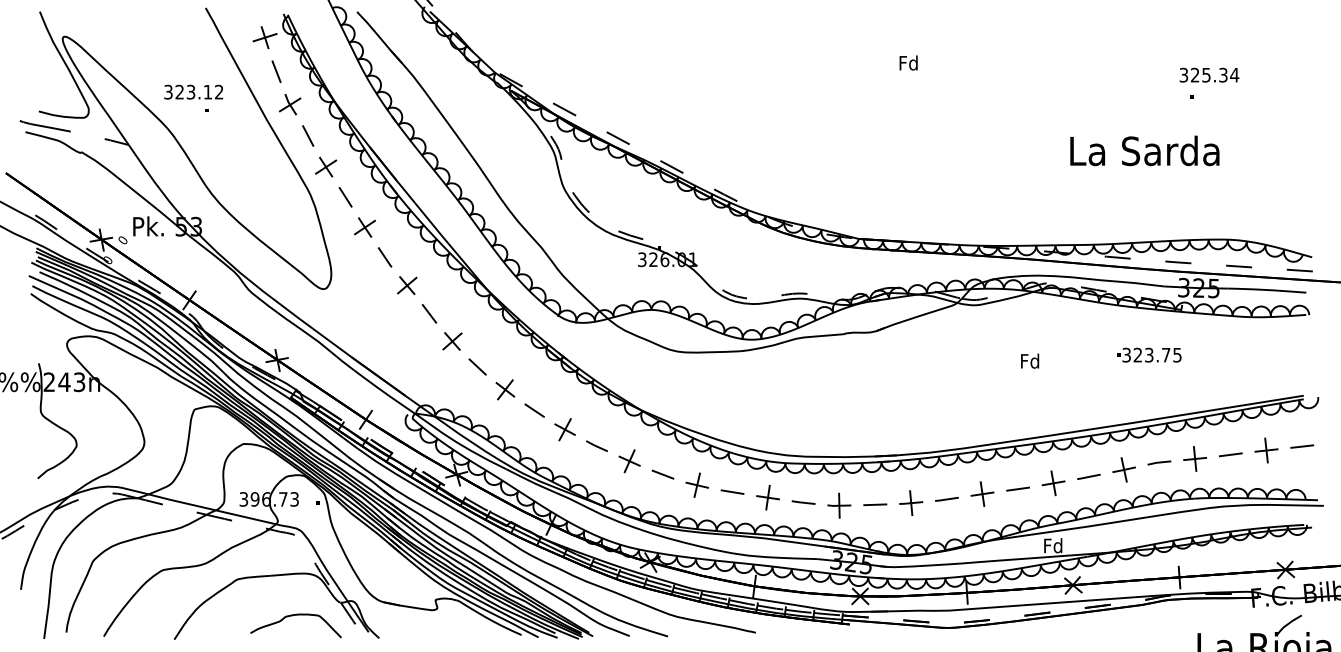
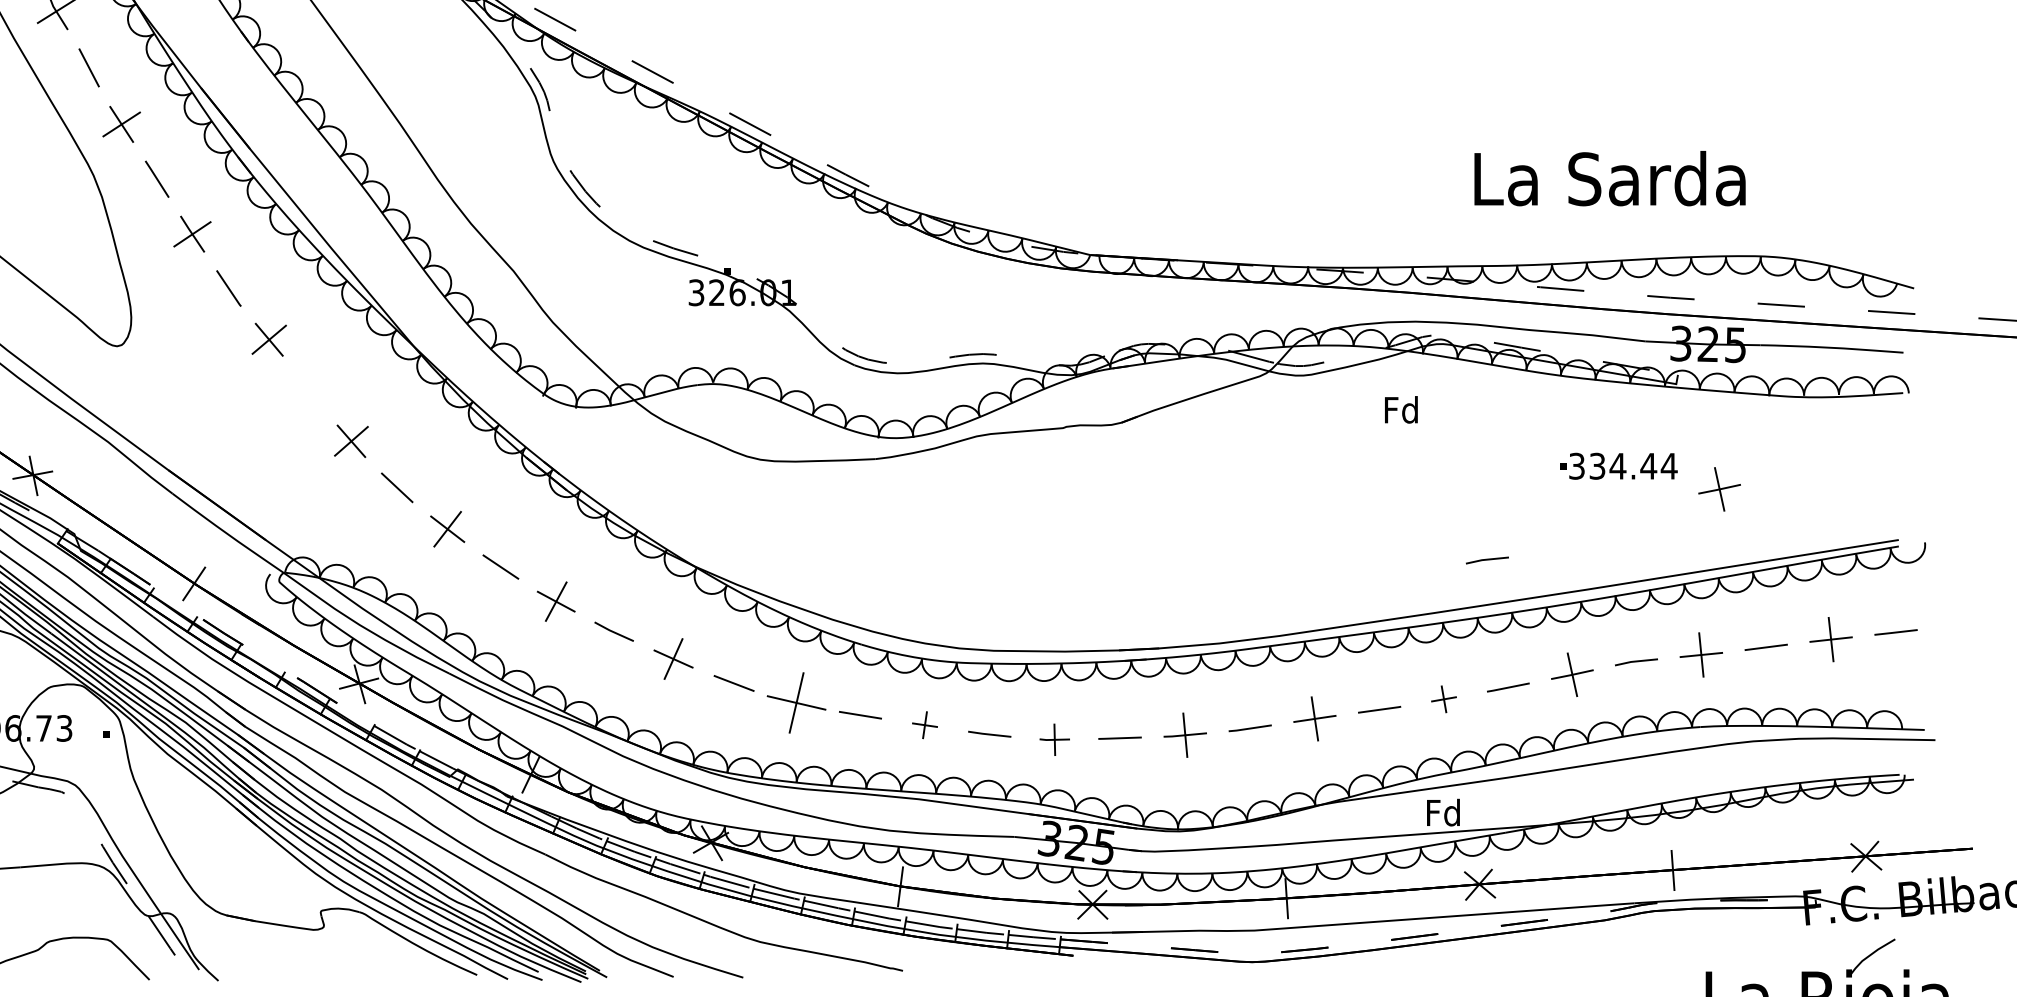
text: (1144, 150) -> (1609, 177), moved
line: (429, 313) -> (309, 390), removed
text: (1157, 354) -> (1632, 465), 323.75 -> 334.44
text: (1030, 360) -> (1402, 408), moved
part: (1204, 367) -> (1718, 488), added
line: (1077, 406) -> (1487, 559), added
part: (1053, 483) -> (1443, 699), size x0.6
part: (696, 484) -> (795, 701), size x1.4
part: (767, 497) -> (924, 724), size x0.6
part: (839, 505) -> (1054, 739), size x0.7

